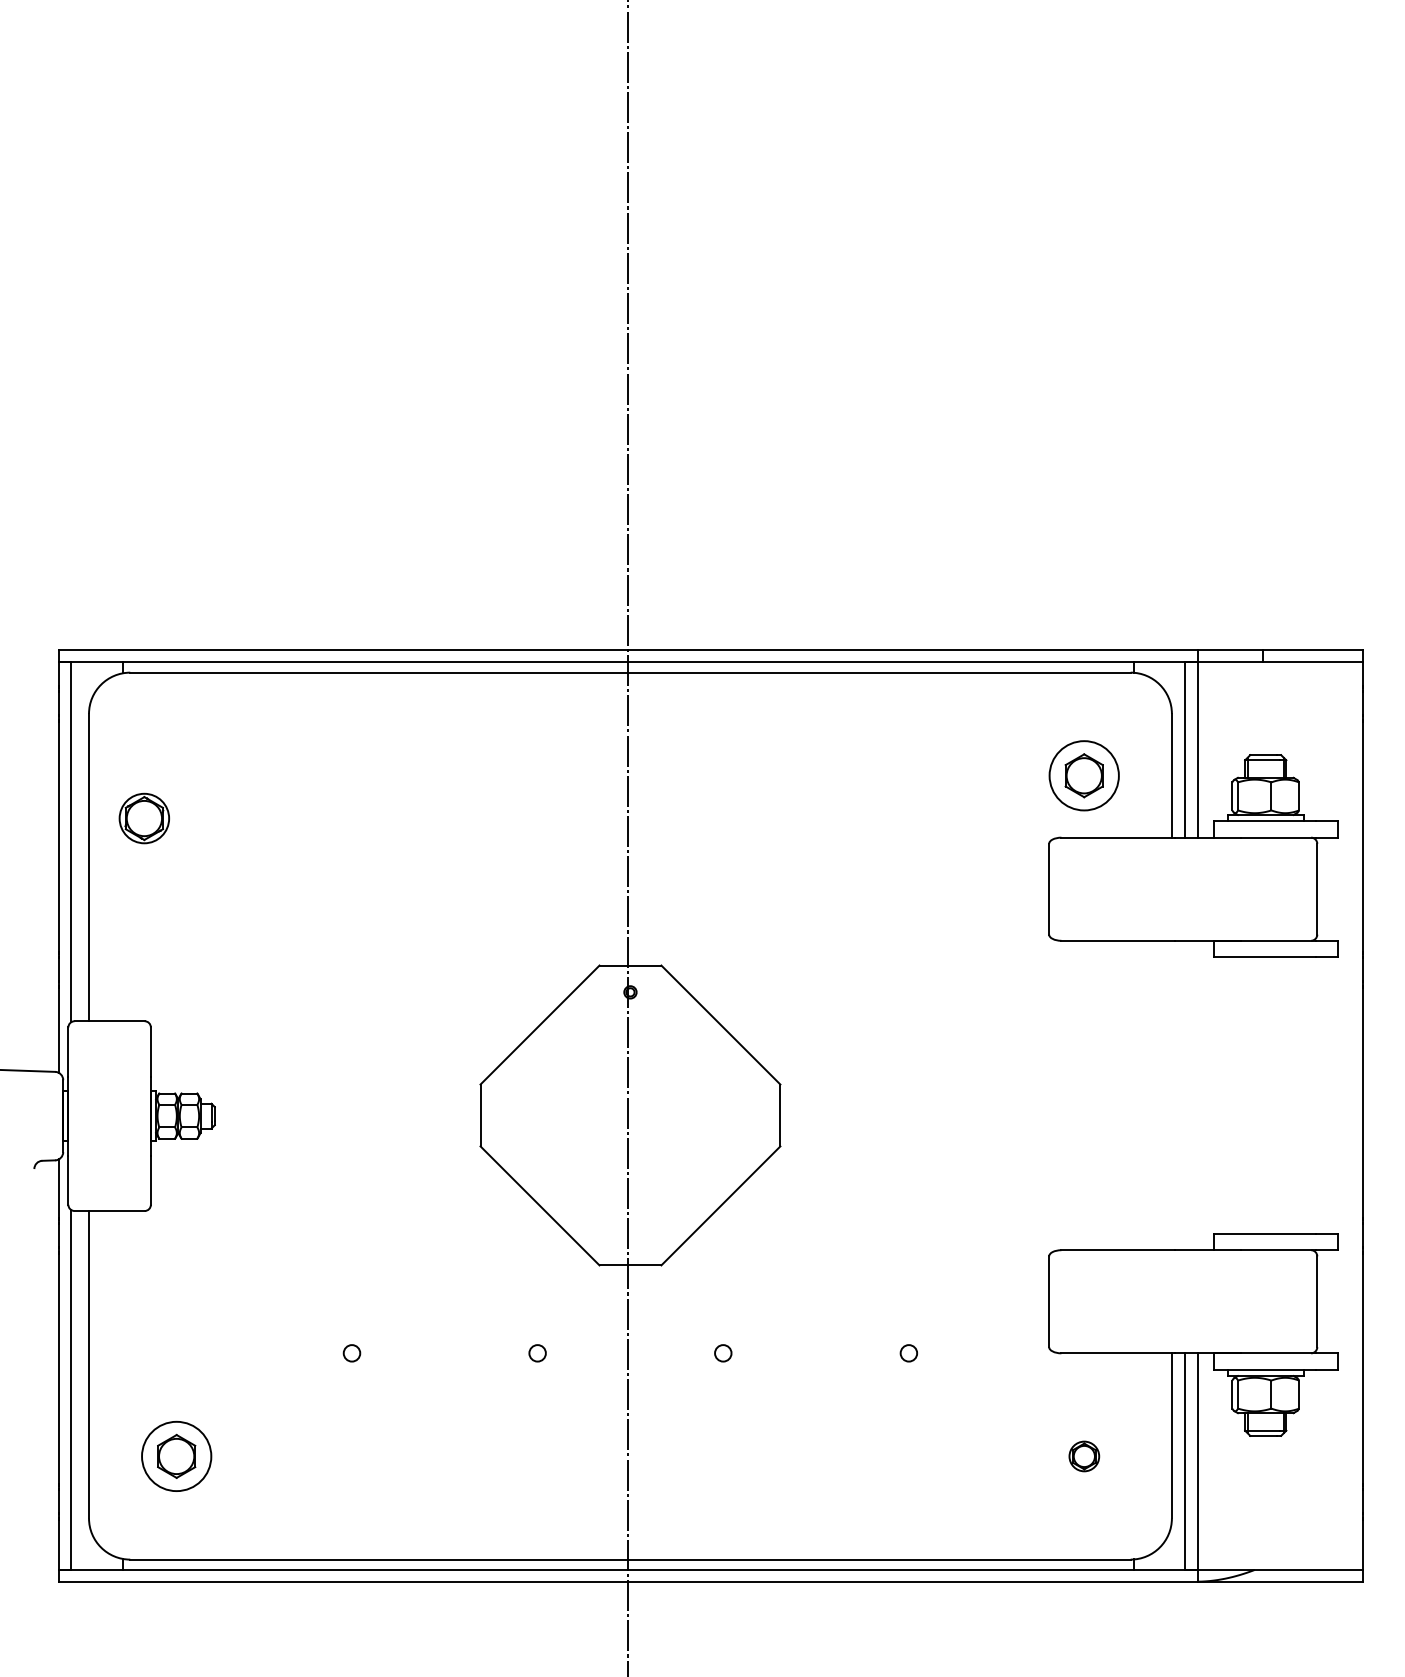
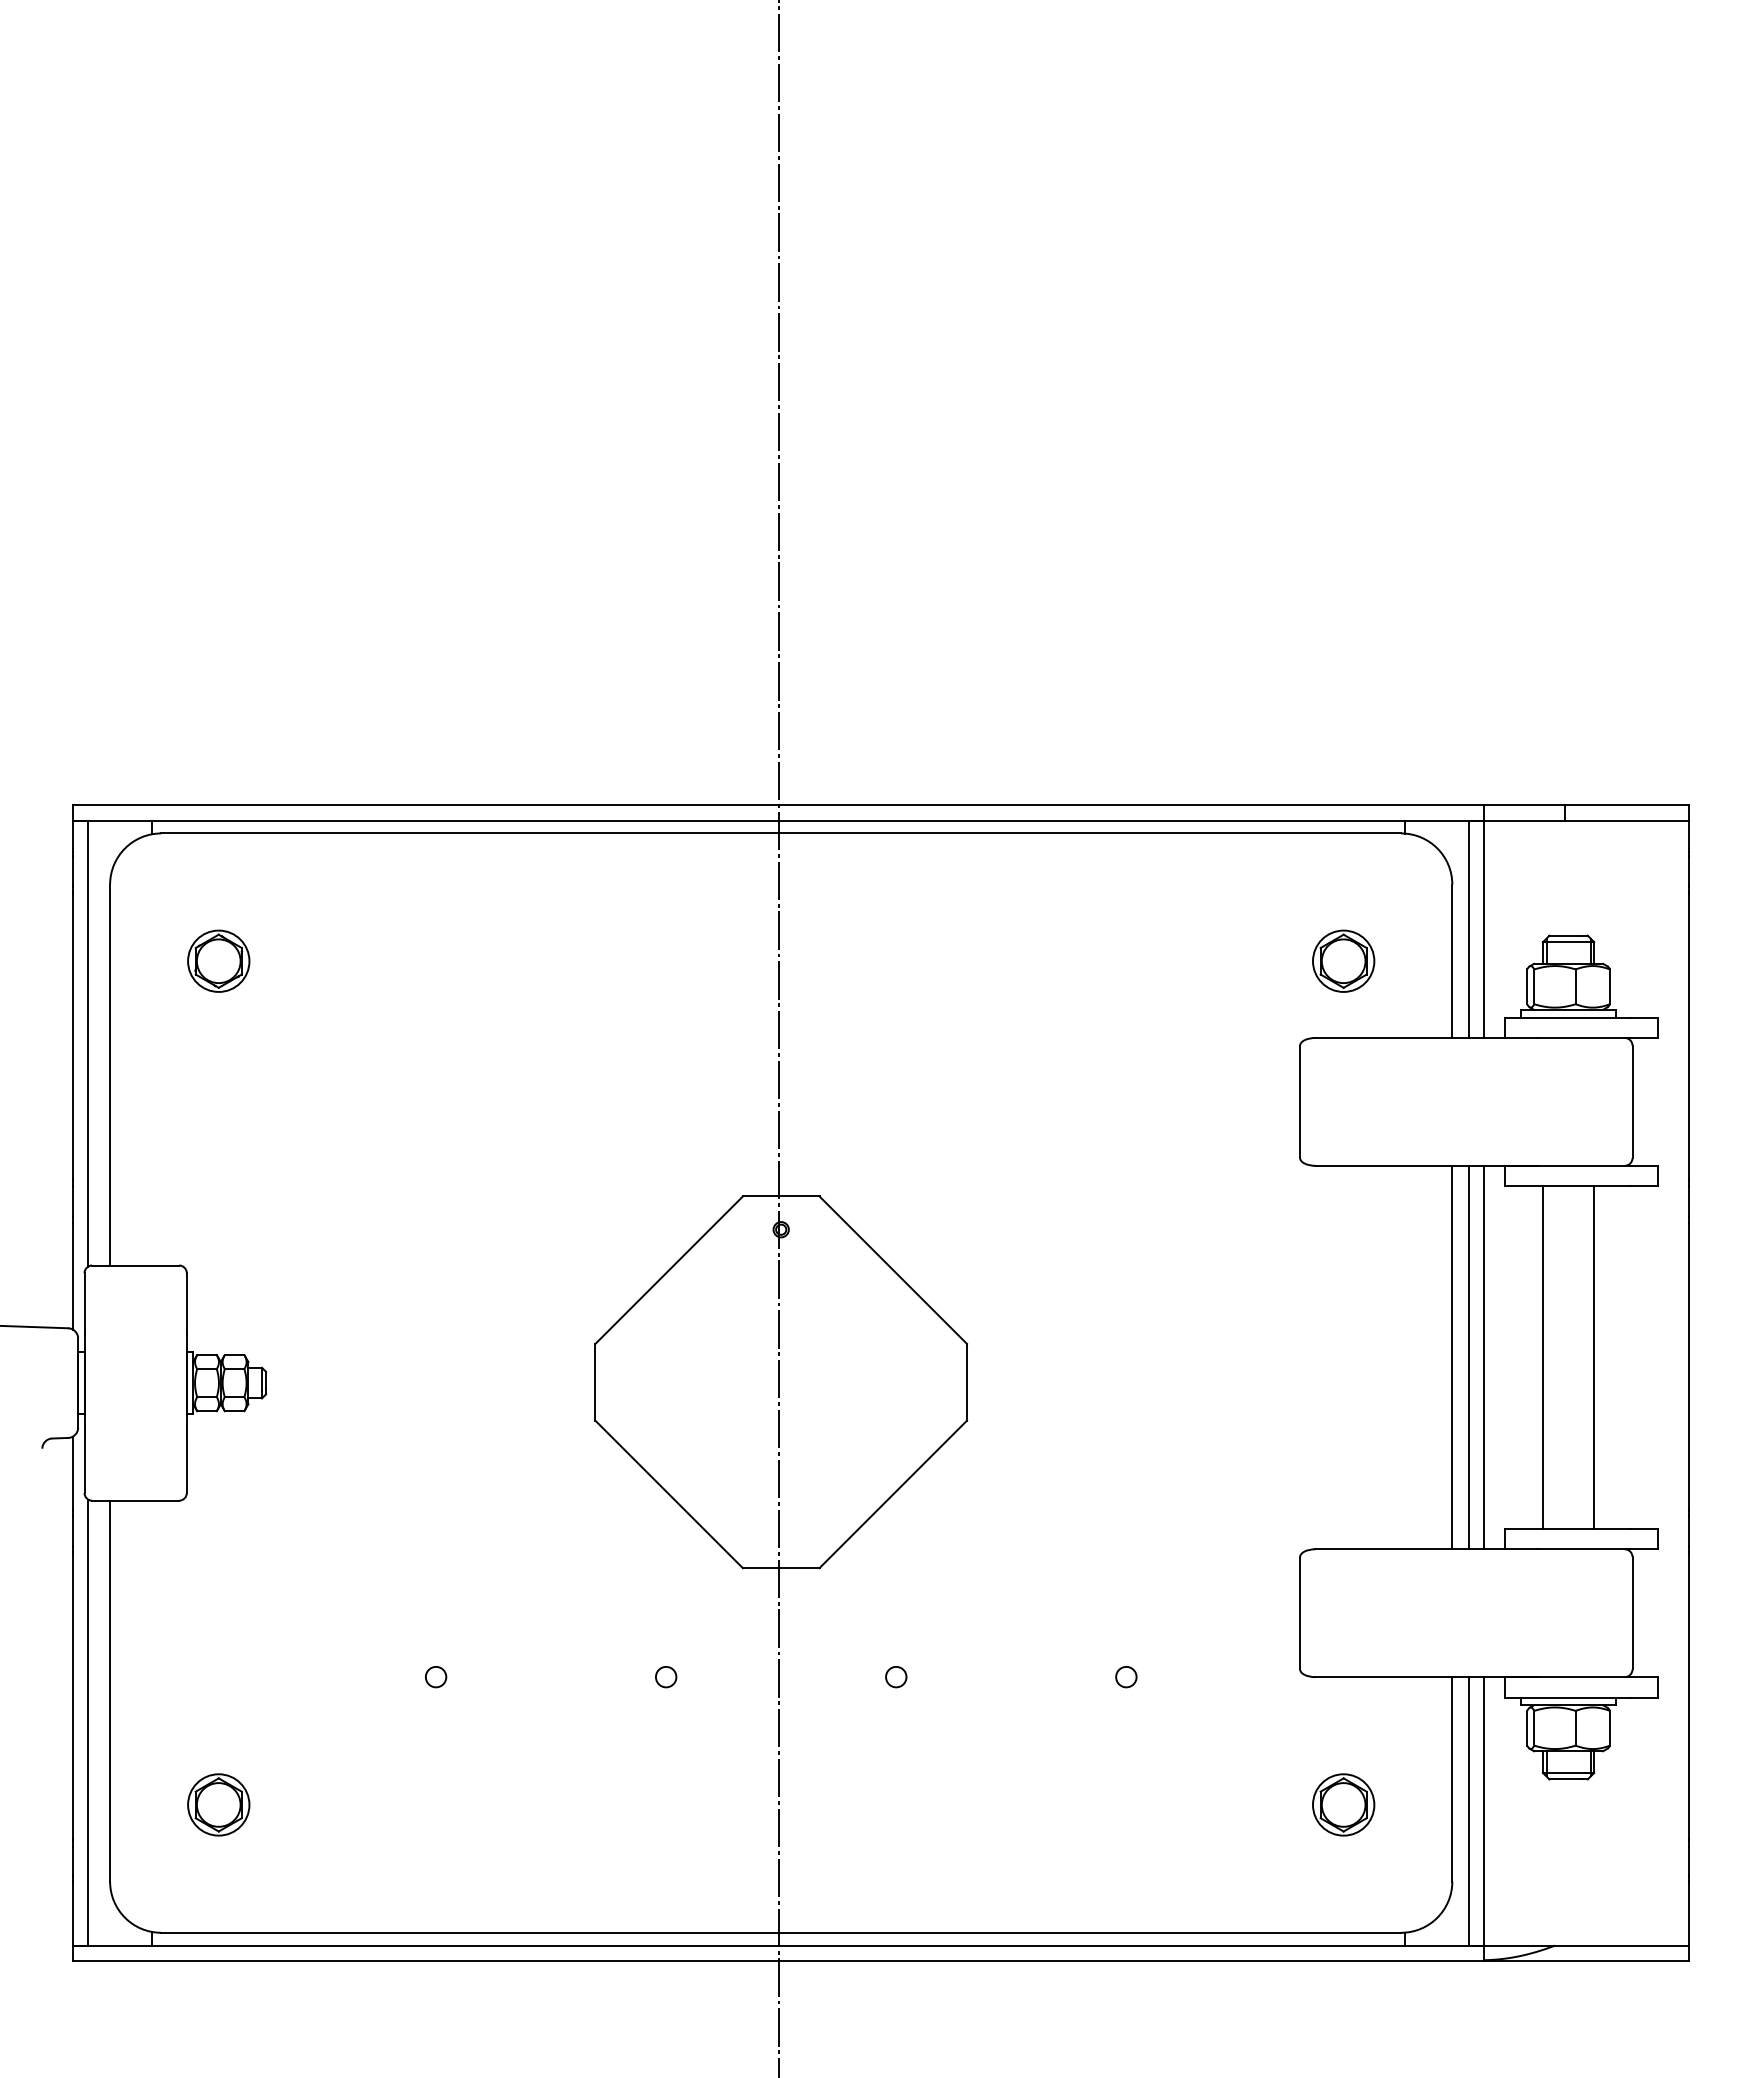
circle: (1084, 775) -> (1343, 960), size x0.71
part: (144, 817) -> (218, 960), moved
line: (1172, 1095) -> (1452, 1357), added
line: (1184, 1095) -> (1468, 1357), added
line: (1197, 1095) -> (1484, 1357), added
line: (1245, 1095) -> (1543, 1357), added
line: (1286, 1095) -> (1594, 1357), added
circle: (176, 1456) -> (218, 1804), size x0.71
part: (1084, 1456) -> (1343, 1804), size x1.67

